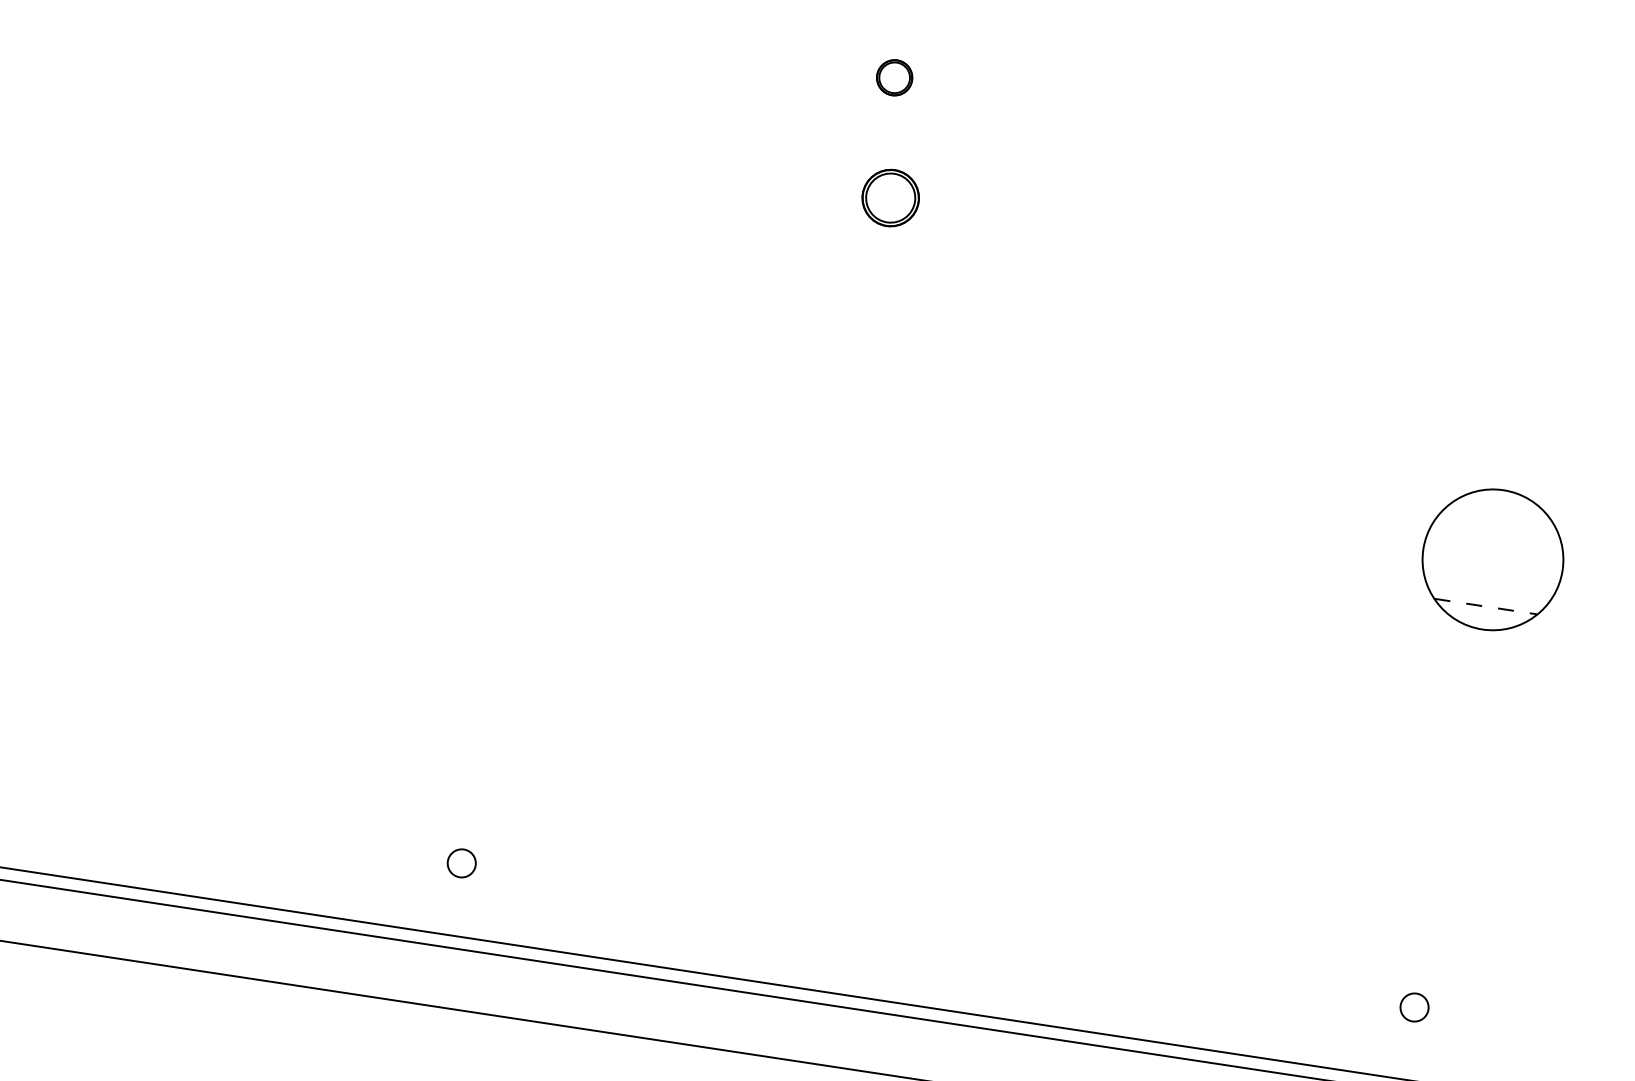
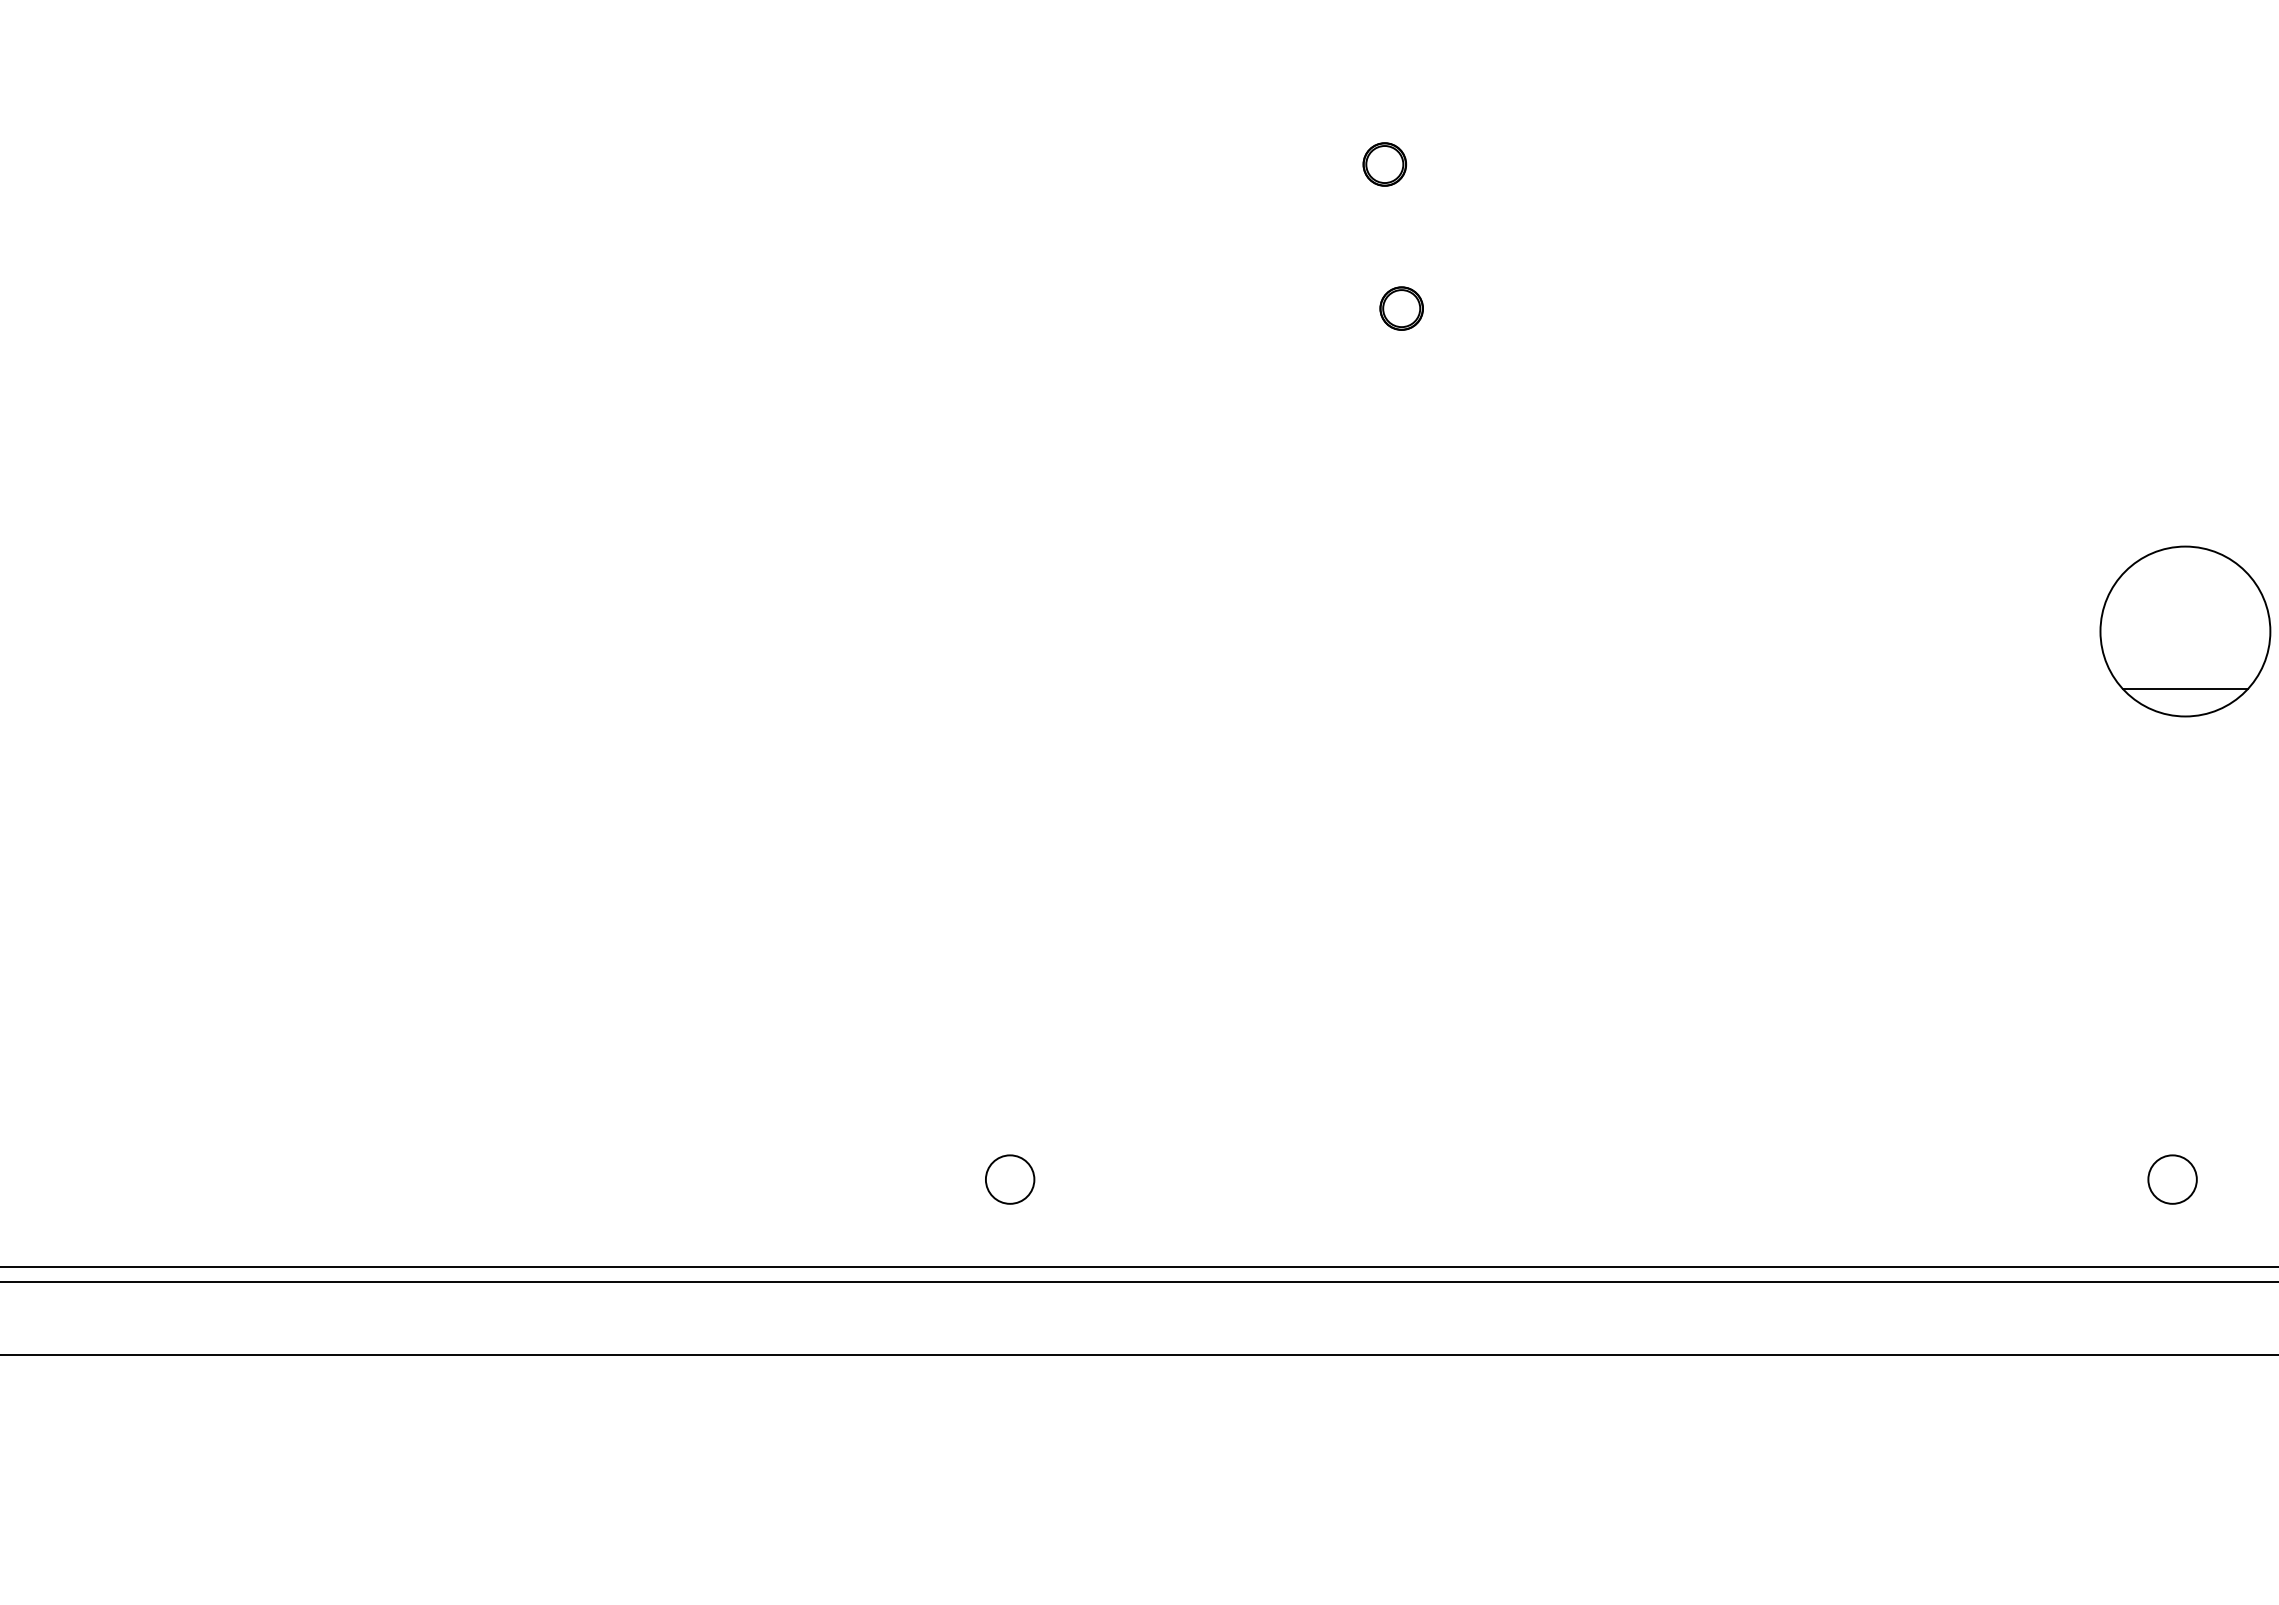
part: (890, 197) -> (1401, 308), size x0.62
line: (1485, 606) -> (2185, 688), dashed -> solid
circle: (462, 863) -> (1010, 1179), size x1.43
circle: (1414, 1007) -> (2172, 1179), size x1.43

